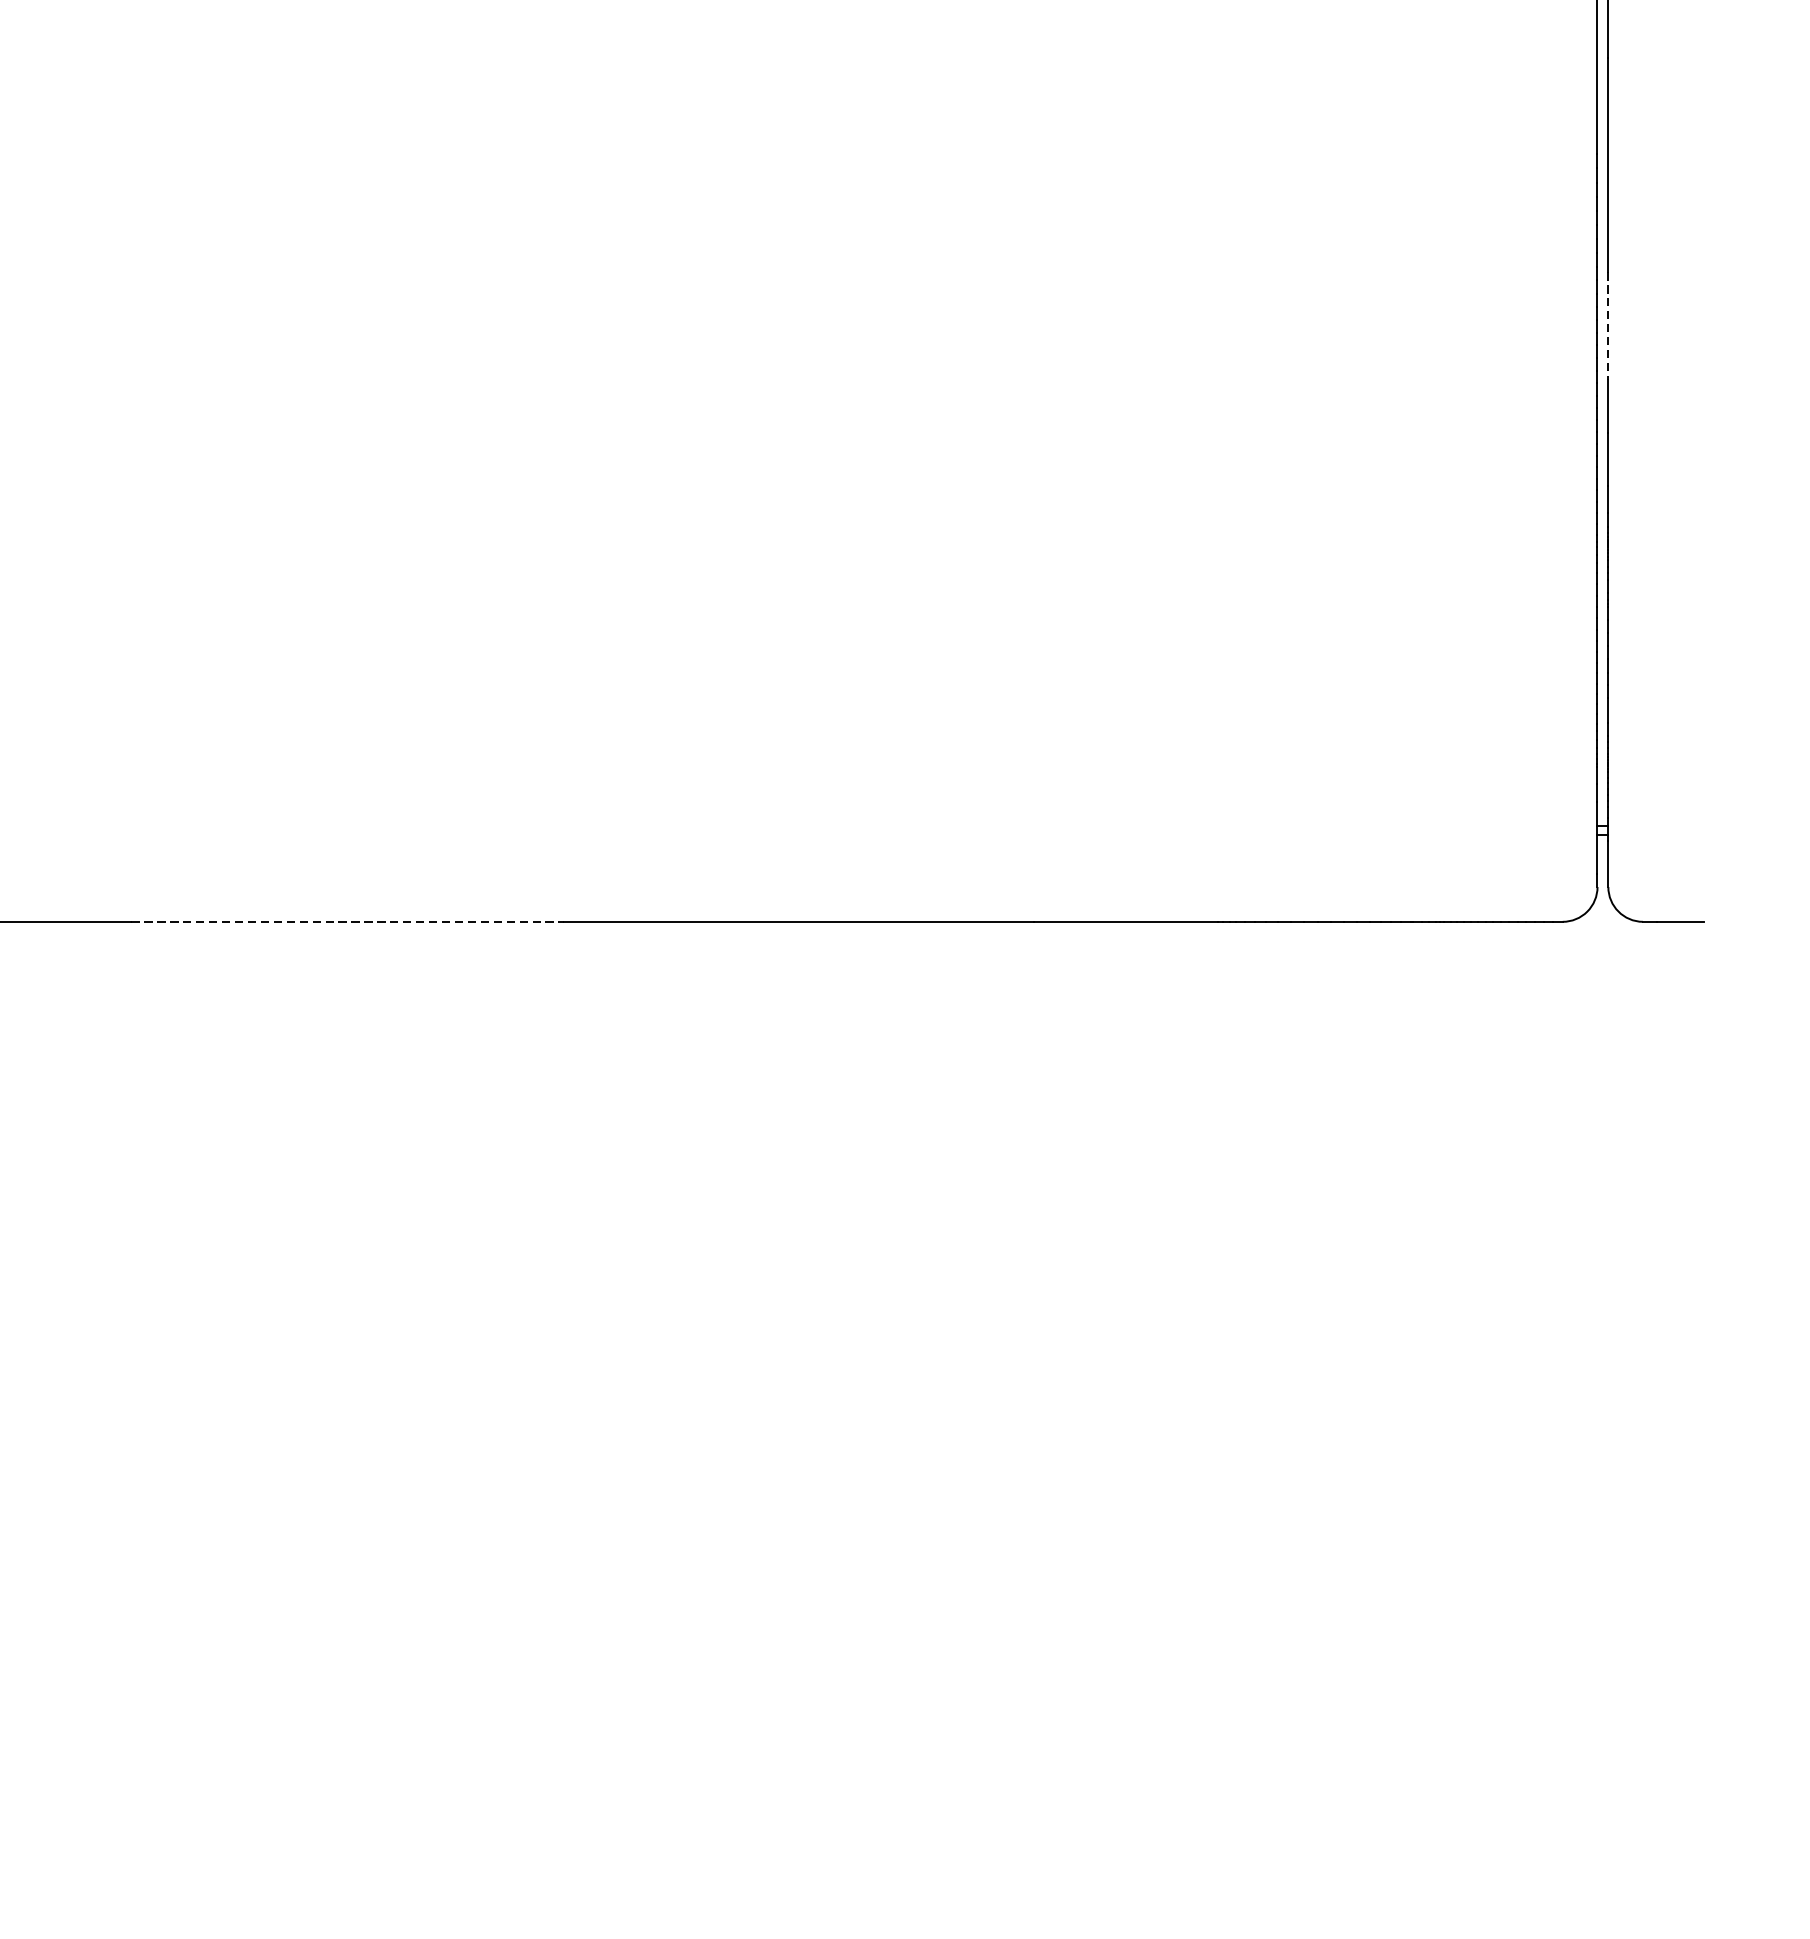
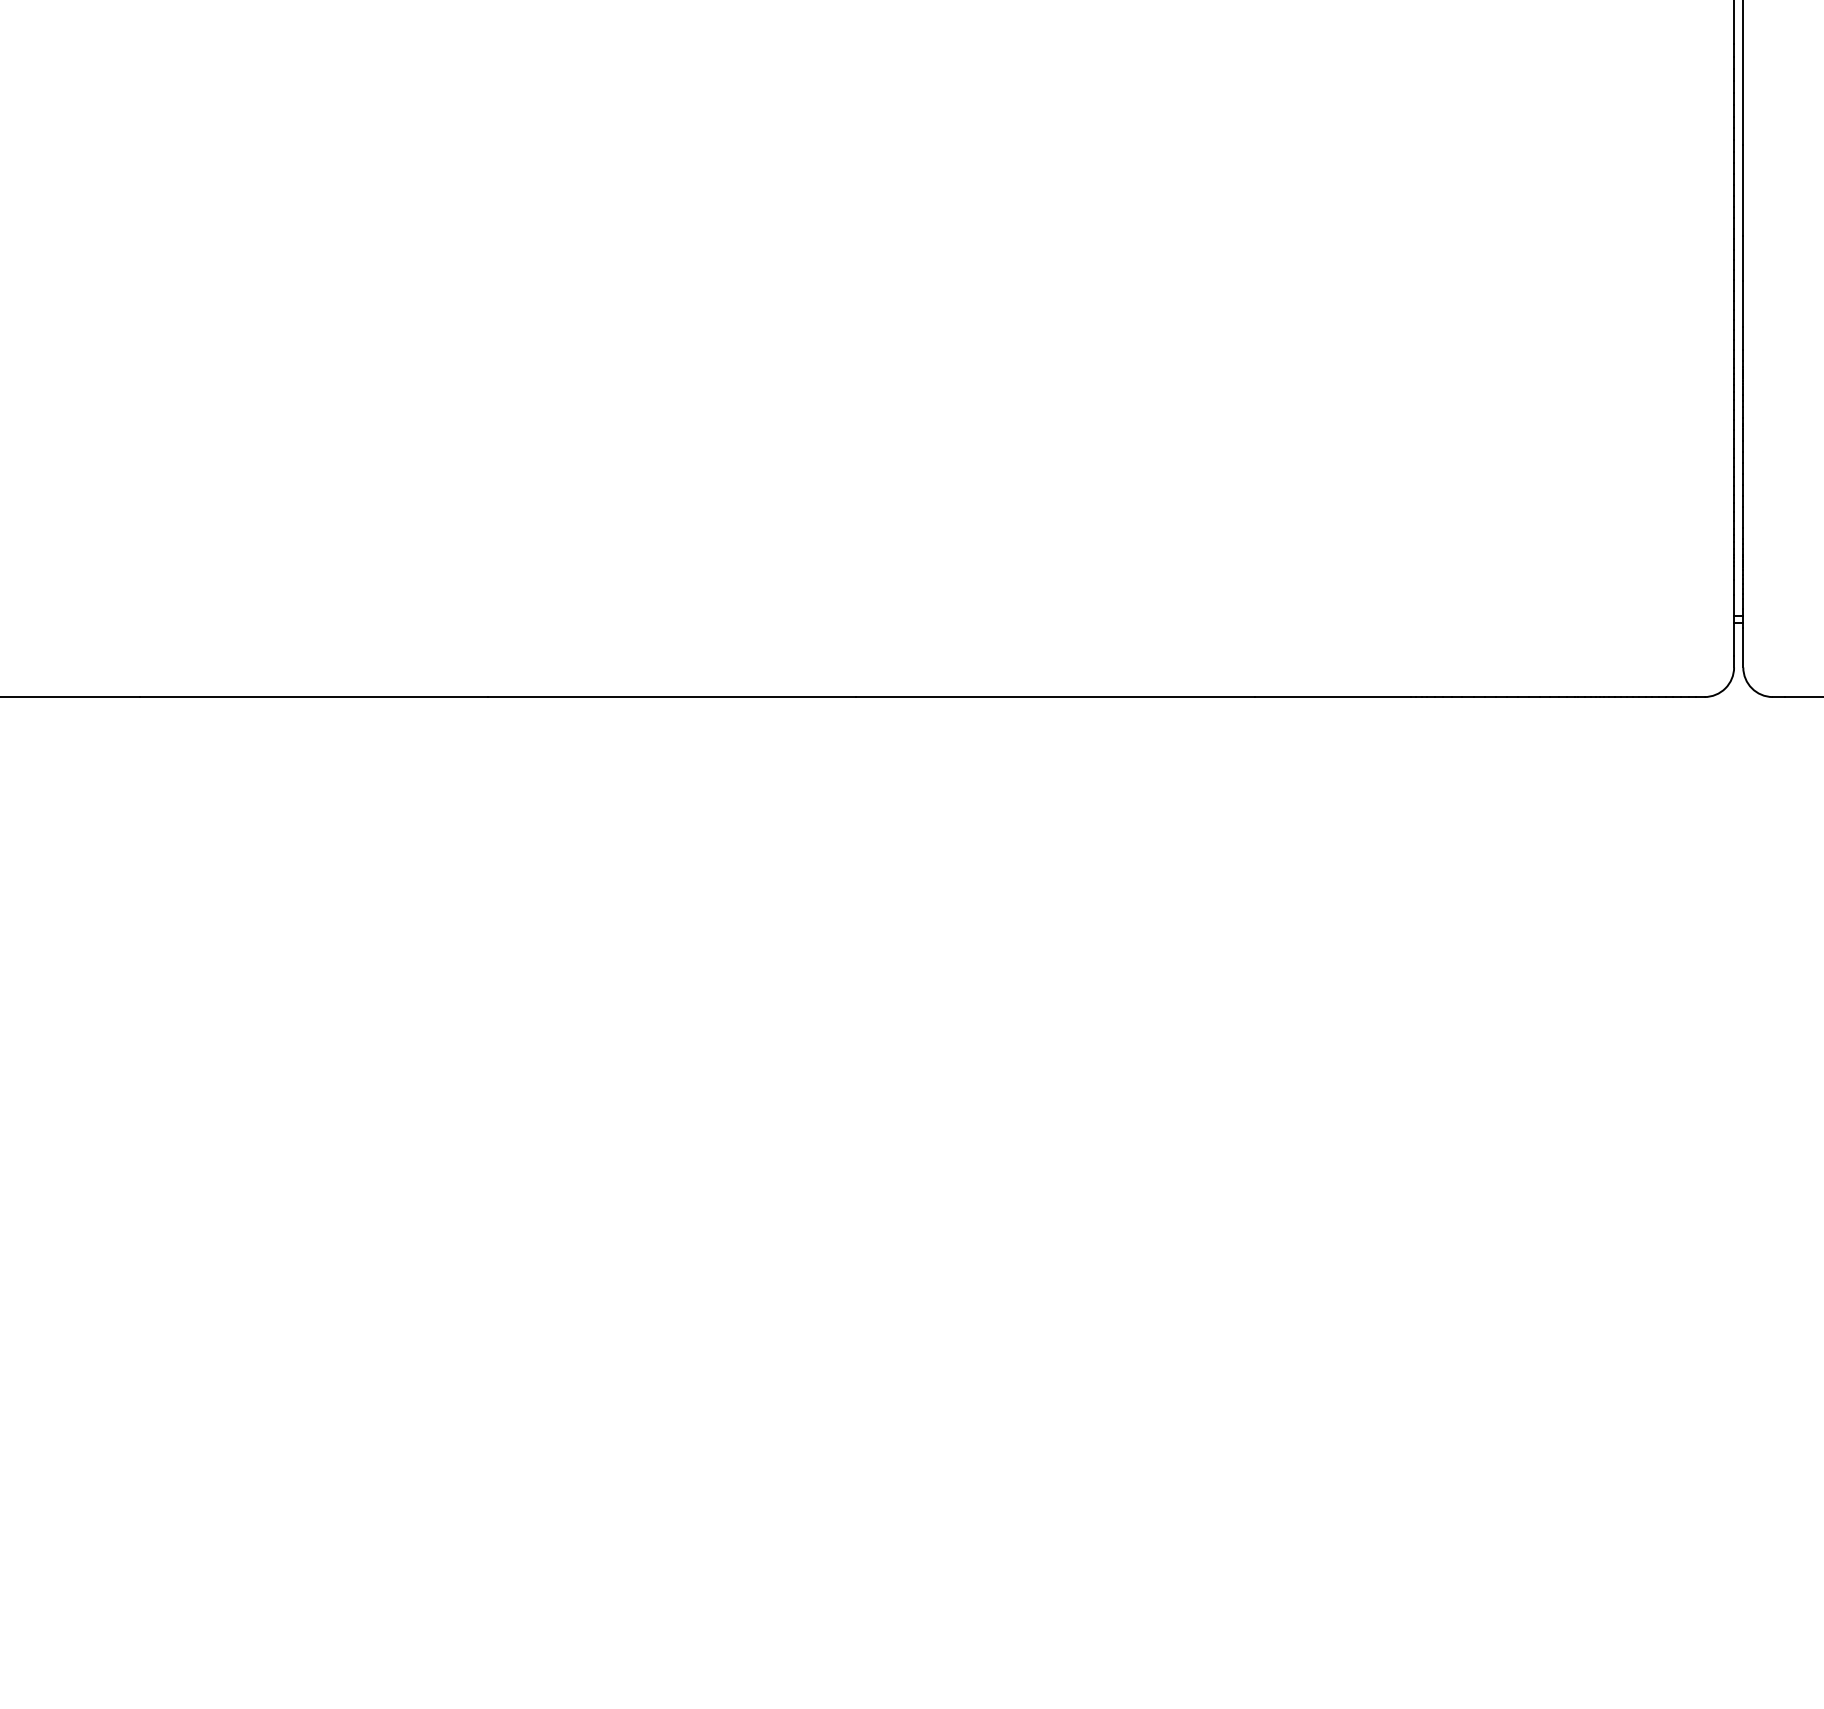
line: (1608, 326) -> (1743, 190), dashed -> solid
line: (348, 922) -> (672, 697), dashed -> solid

